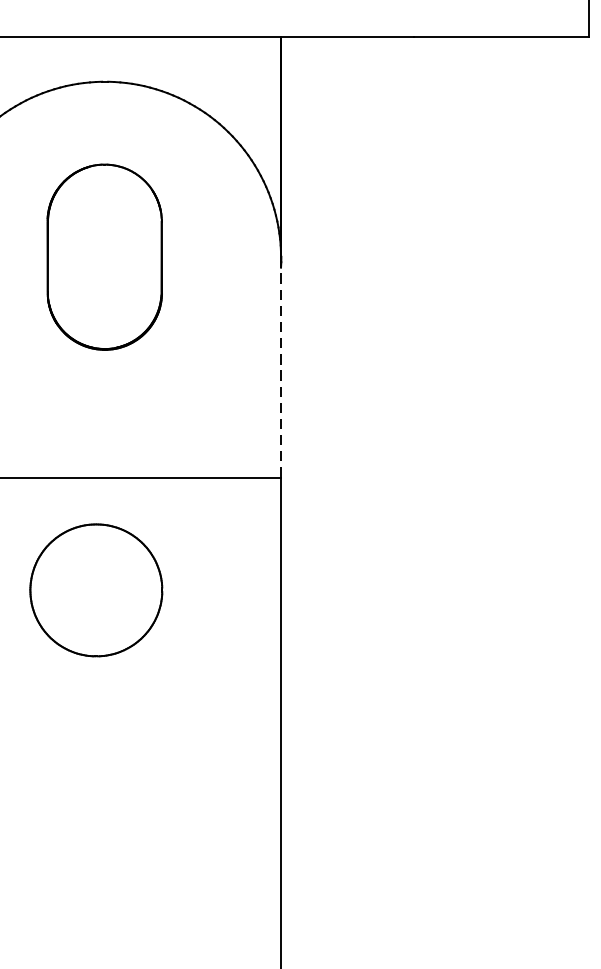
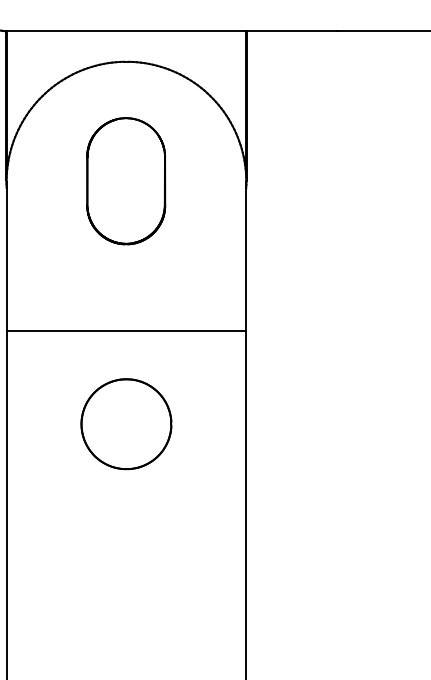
line: (281, 367) -> (246, 256), dashed -> solid
part: (96, 590) -> (126, 424), moved

